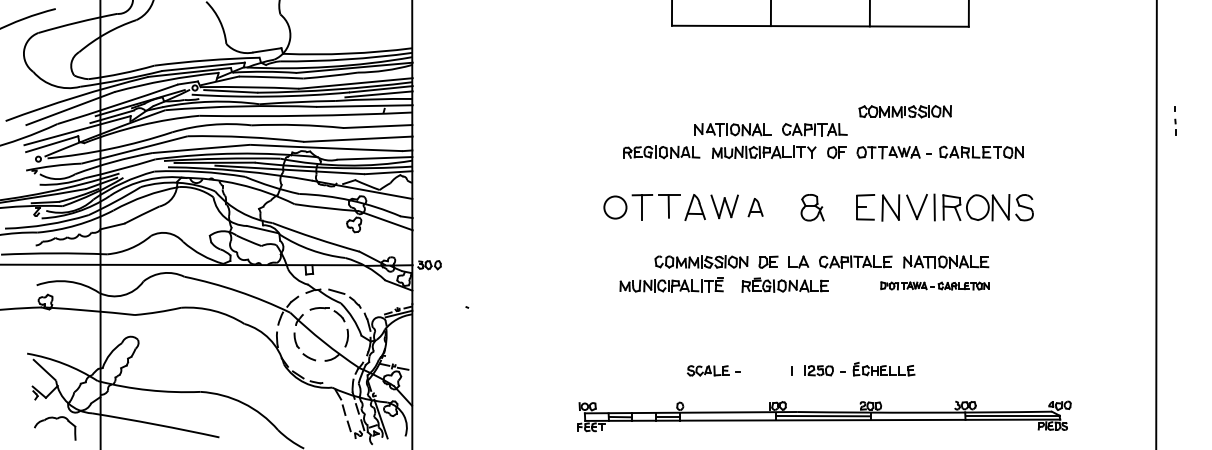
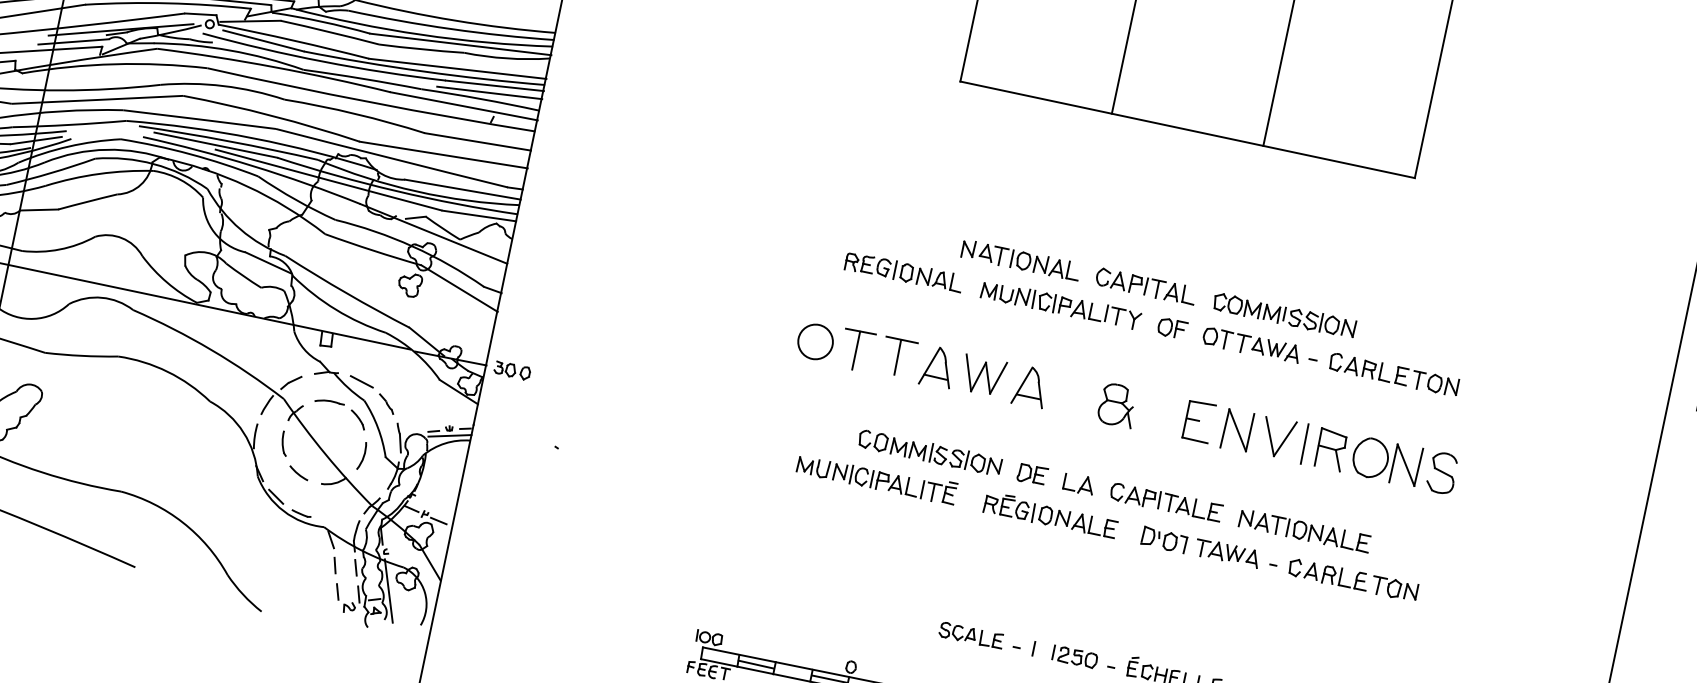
part: (904, 111) -> (1283, 314), moved
part: (755, 207) -> (1030, 386), size x1.43
part: (934, 285) -> (1279, 563), size x1.67
part: (713, 370) -> (979, 636), moved

